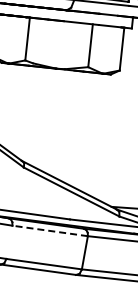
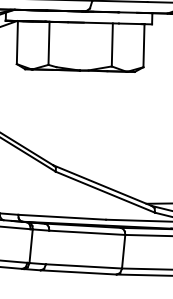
line: (49, 230) -> (86, 232), dashed -> solid

